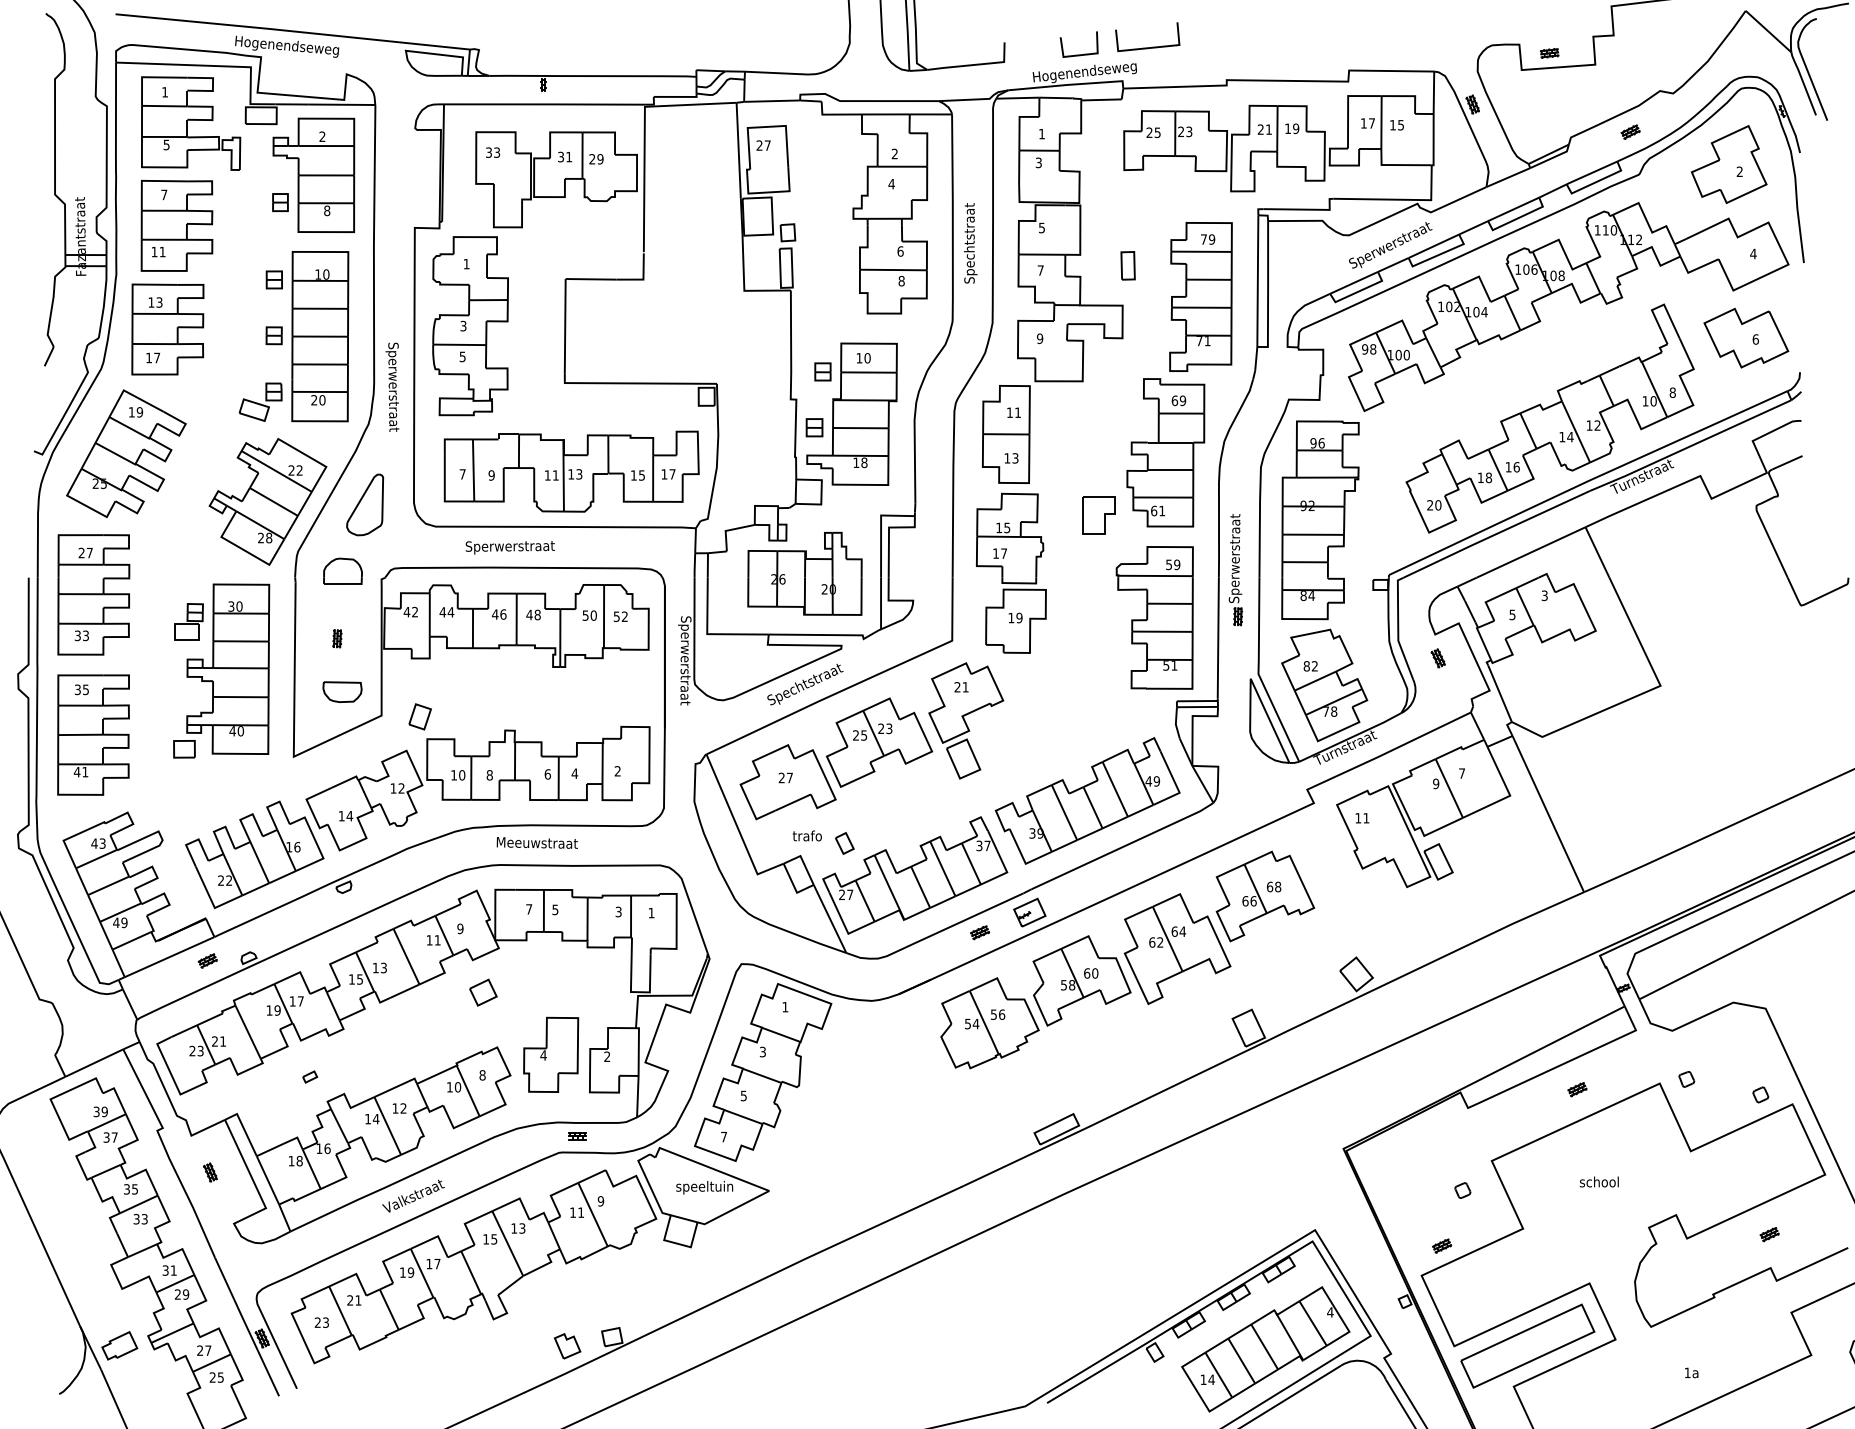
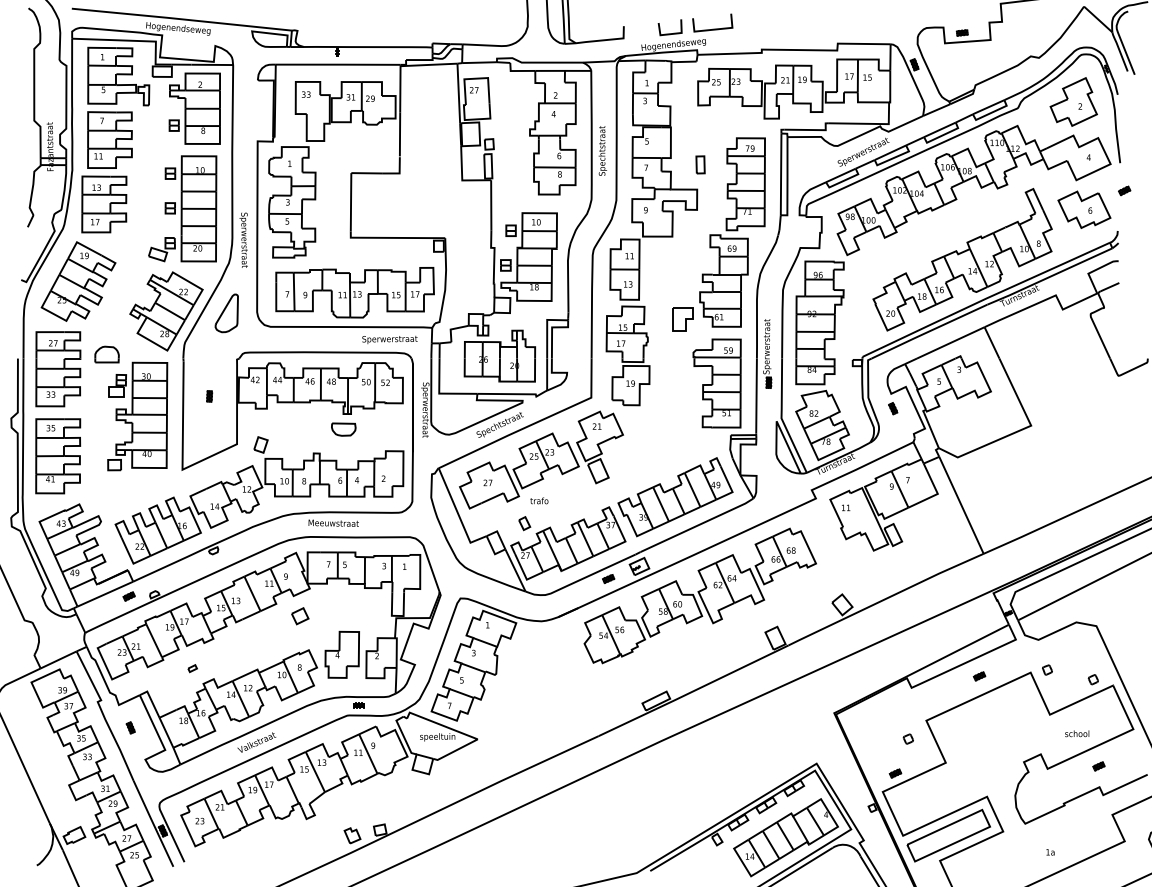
part: (1630, 131) -> (1124, 190), moved
text: (509, 547) -> (389, 339), moved
part: (342, 571) -> (106, 354), moved
part: (342, 691) -> (343, 429), moved
text: (807, 835) -> (539, 500), moved
text: (1599, 1181) -> (1077, 733), moved

